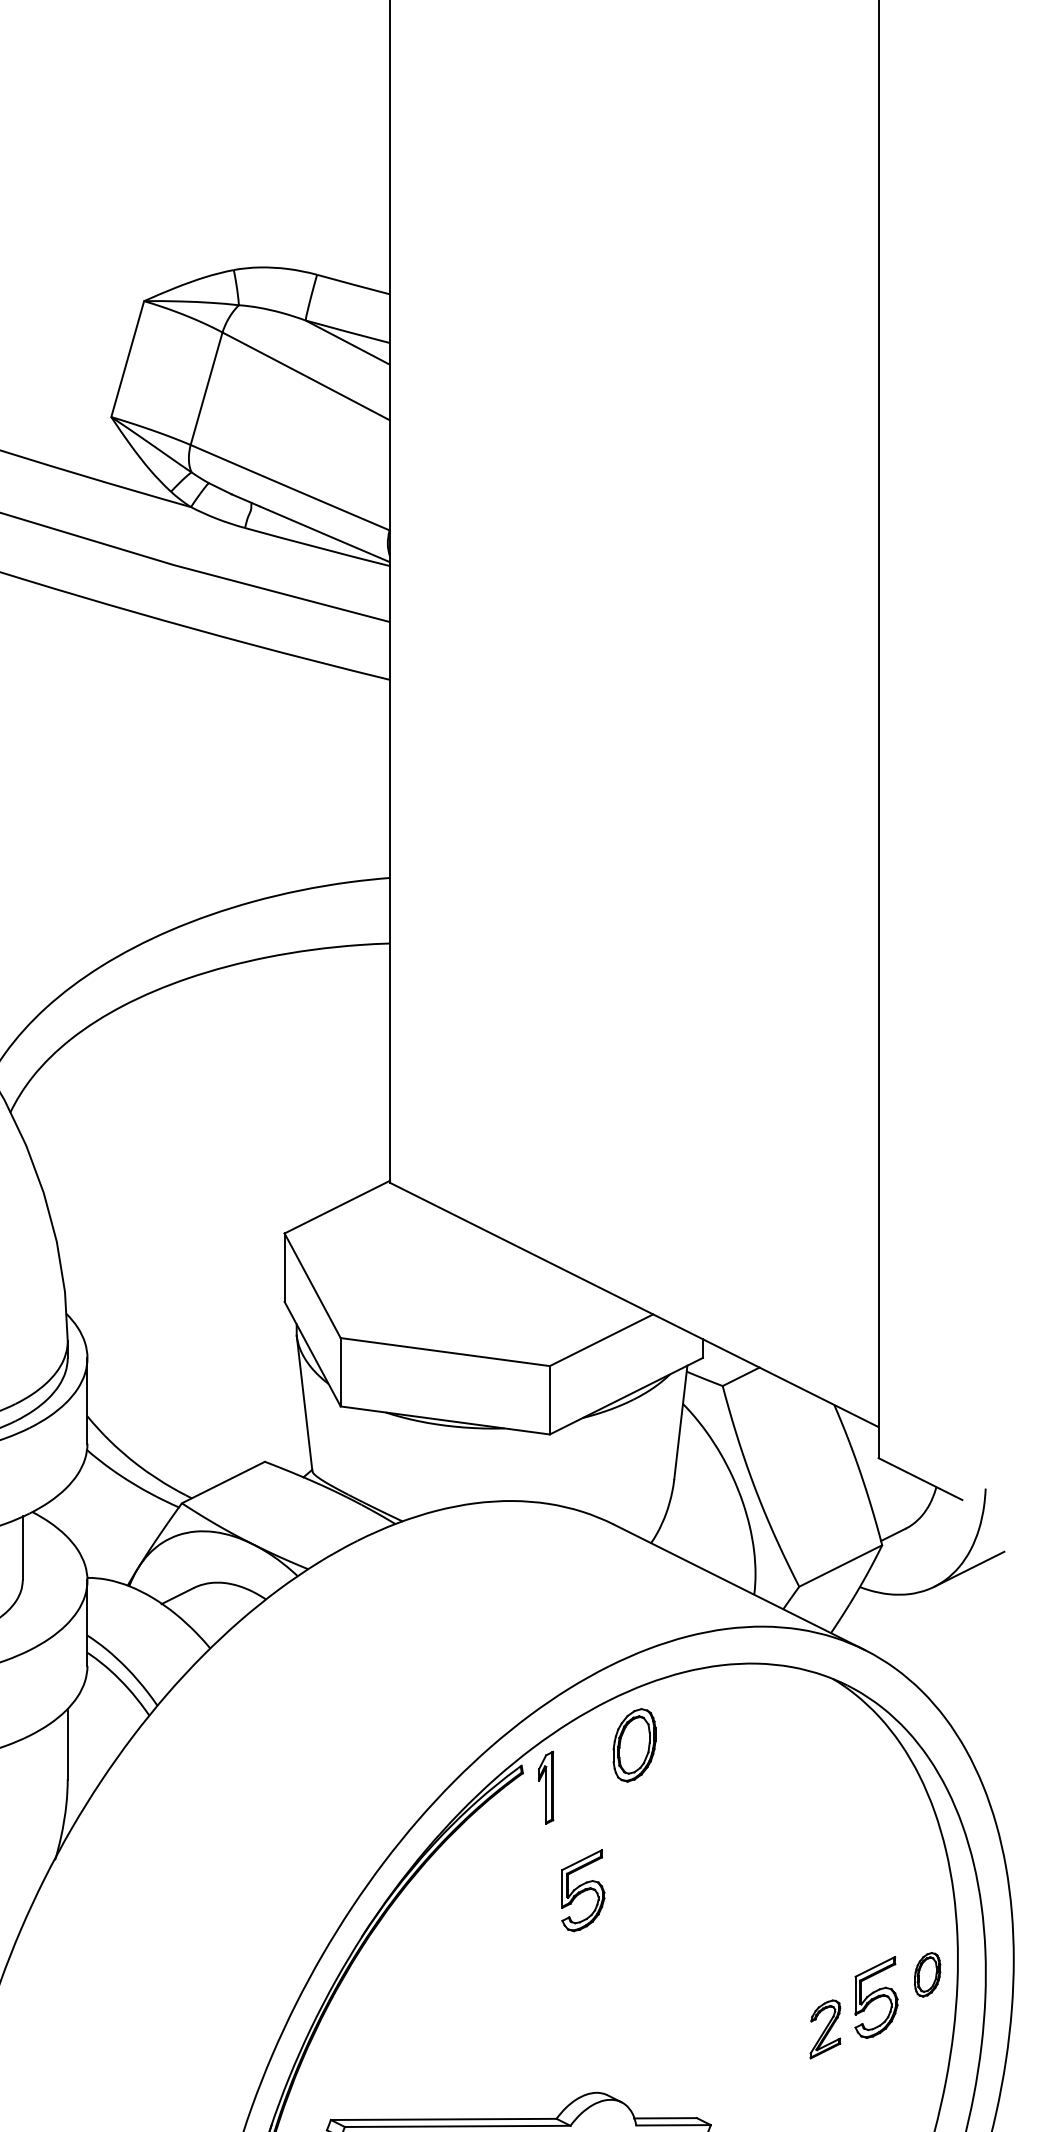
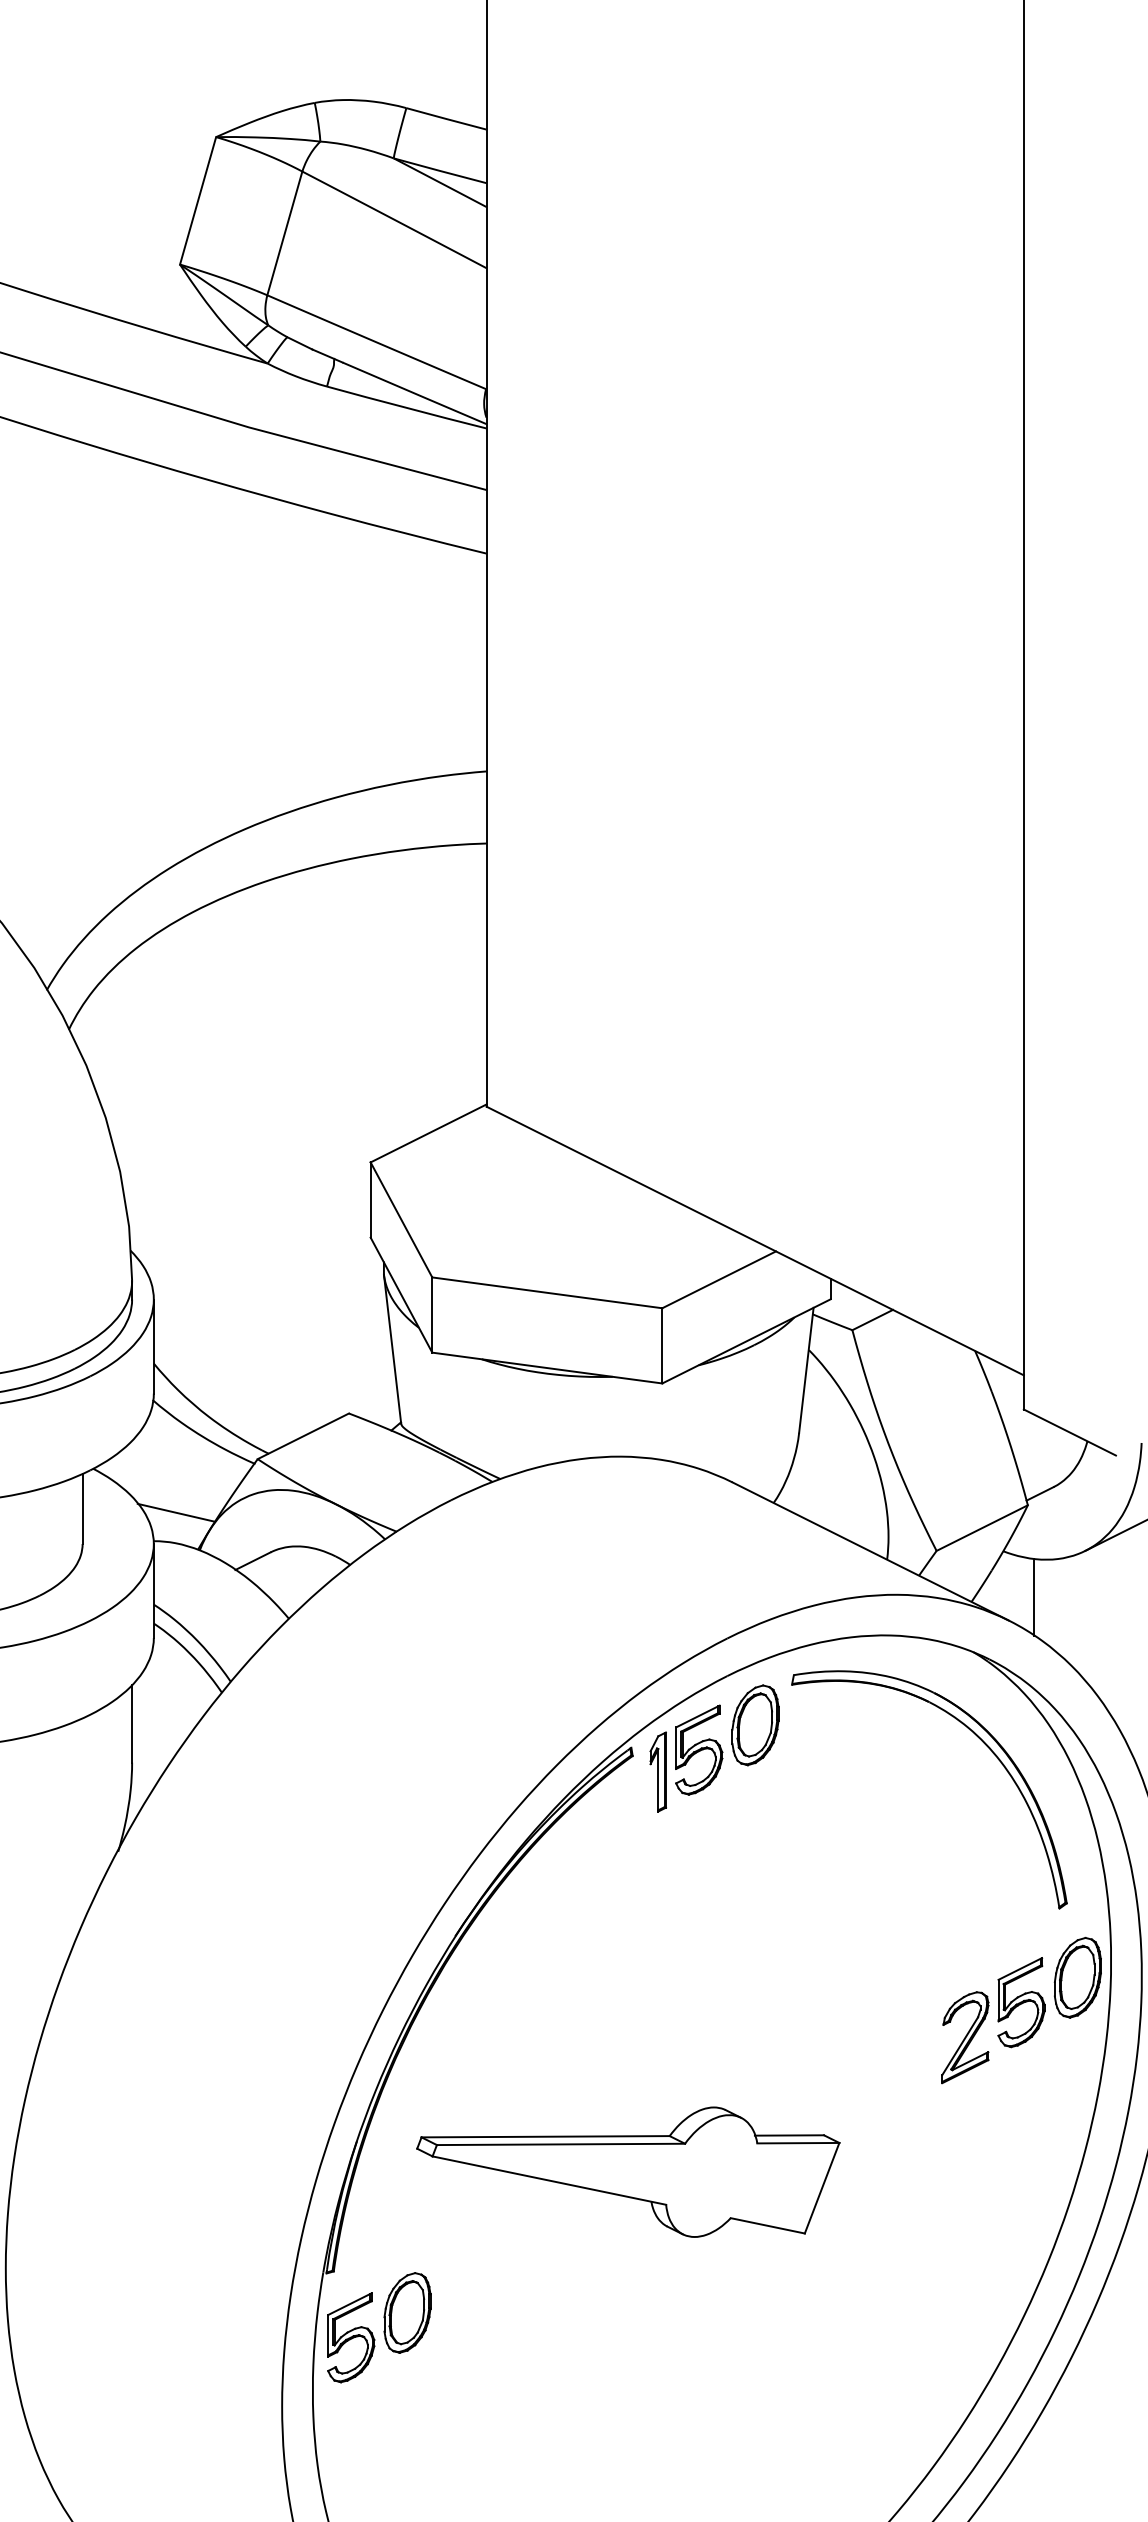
line: (108, 1551) -> (176, 1512), added
line: (888, 1629) -> (1034, 1597), added
part: (838, 1758) -> (979, 1739), added
part: (583, 1890) -> (699, 1749), moved
part: (927, 1974) -> (1077, 1977), size x1.67
part: (825, 2029) -> (965, 2037), size x1.43

